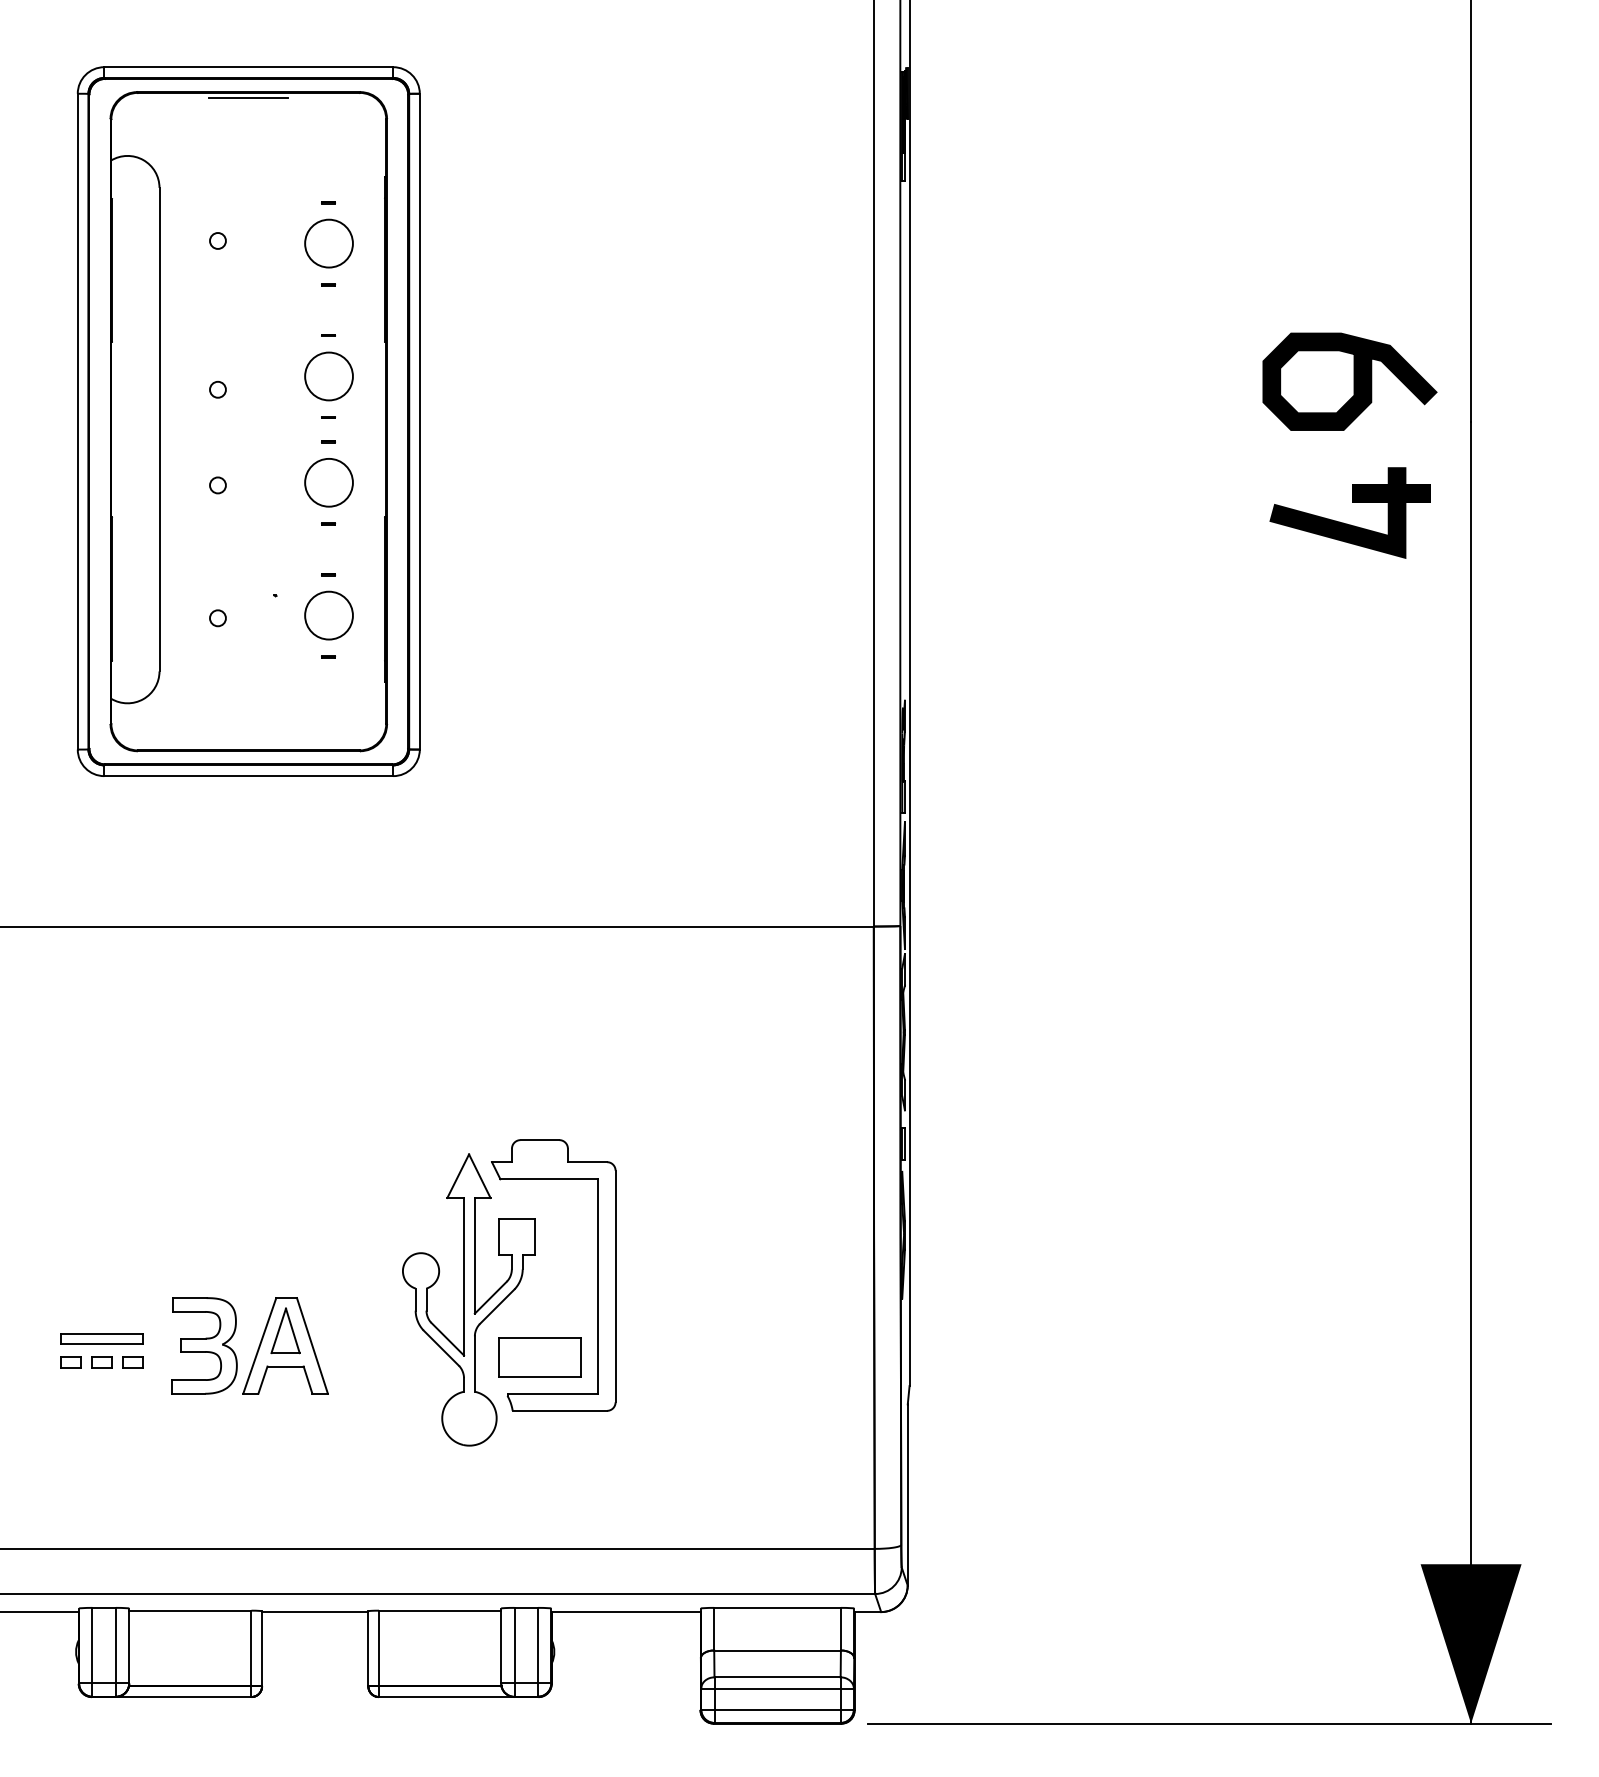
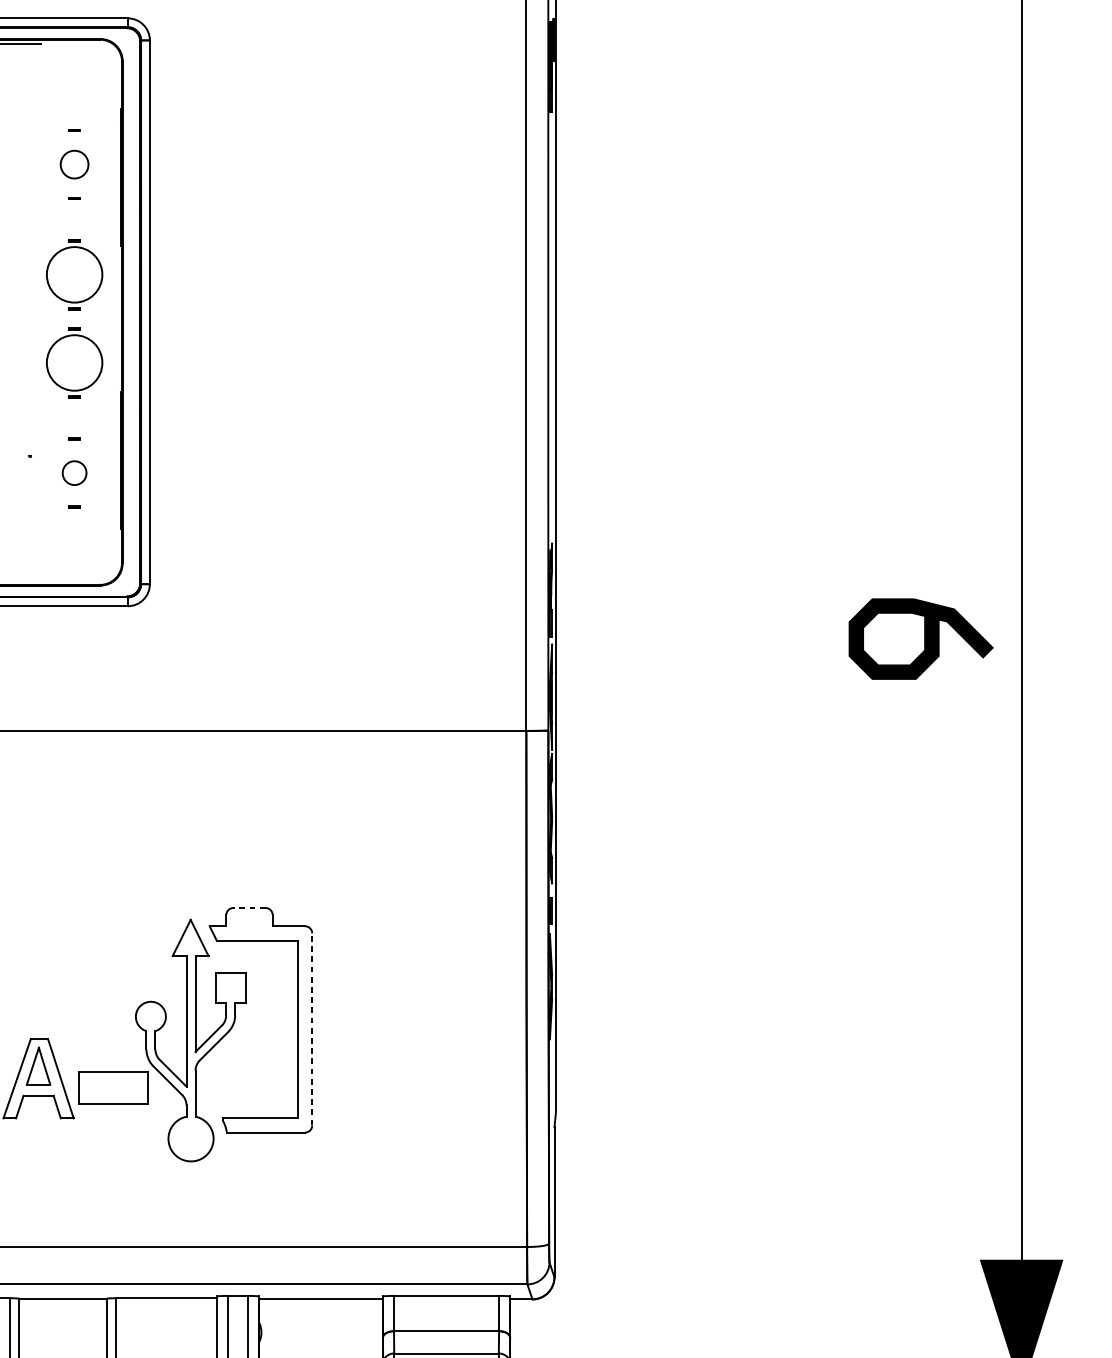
circle: (328, 243) -> (74, 164), size x0.7
circle: (328, 376) -> (74, 274), size x1.4
curve: (1353, 381) -> (924, 638), moved
circle: (328, 482) -> (74, 362), size x1.4
part: (1352, 502) -> (923, 379), removed
circle: (328, 615) -> (74, 473), size x0.6
line: (539, 1140) -> (249, 908), solid -> dashed
line: (615, 1286) -> (312, 1029), solid -> dashed
part: (539, 1357) -> (113, 1088), moved

